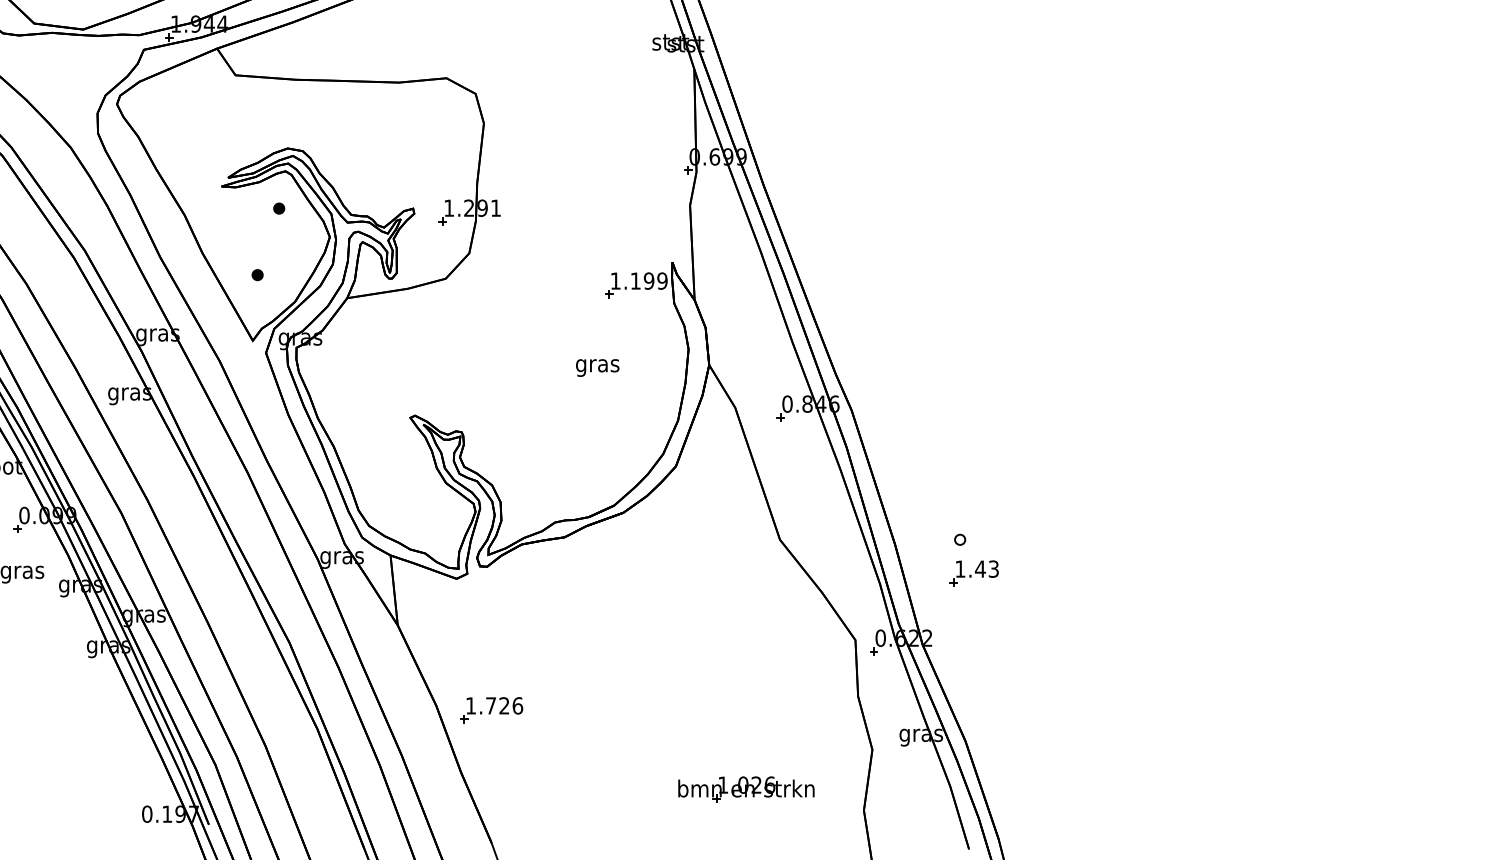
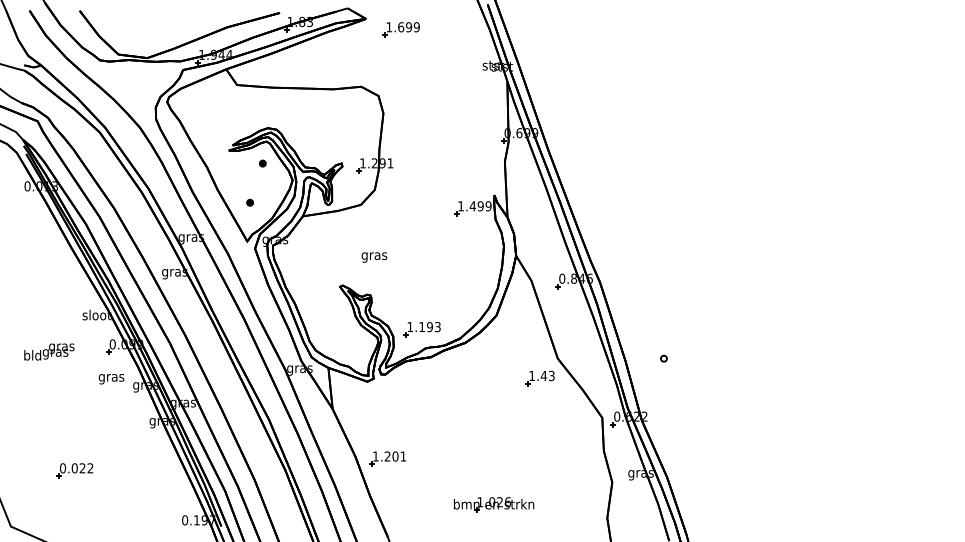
text: (635, 281) -> (472, 206), 1.199 -> 1.499
text: (597, 368) -> (374, 257), moved
part: (548, 490) -> (421, 329), added
part: (972, 573) -> (539, 378), moved
text: (504, 705) -> (395, 456), 1.726 -> 1.201
part: (747, 789) -> (494, 504), moved

